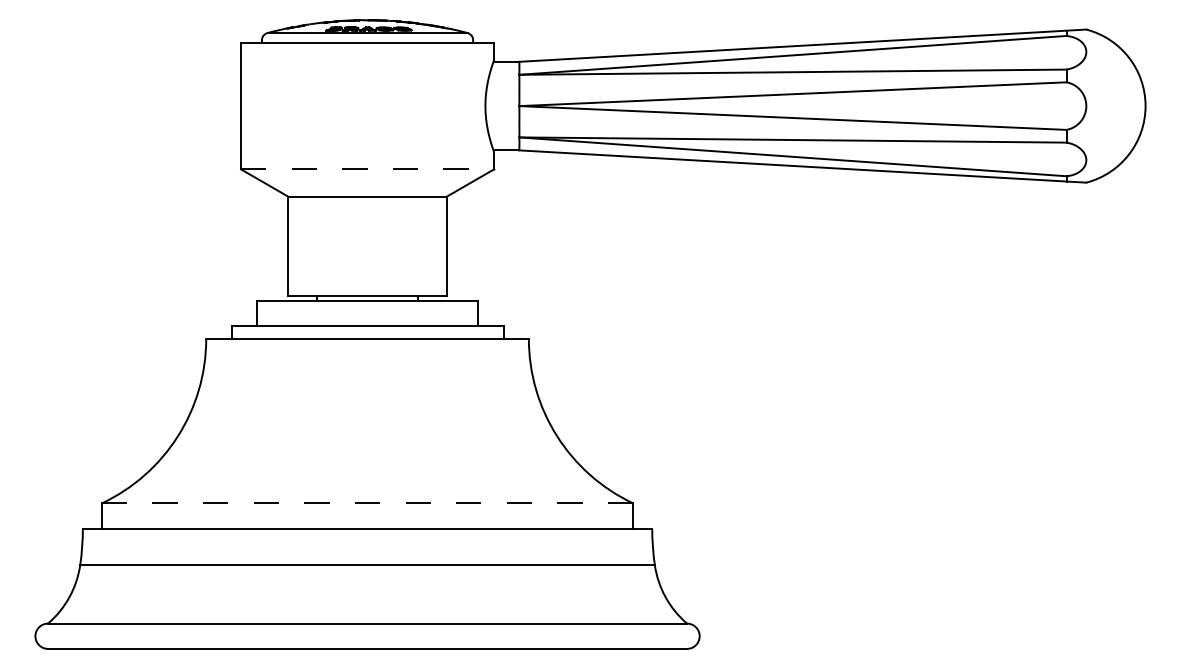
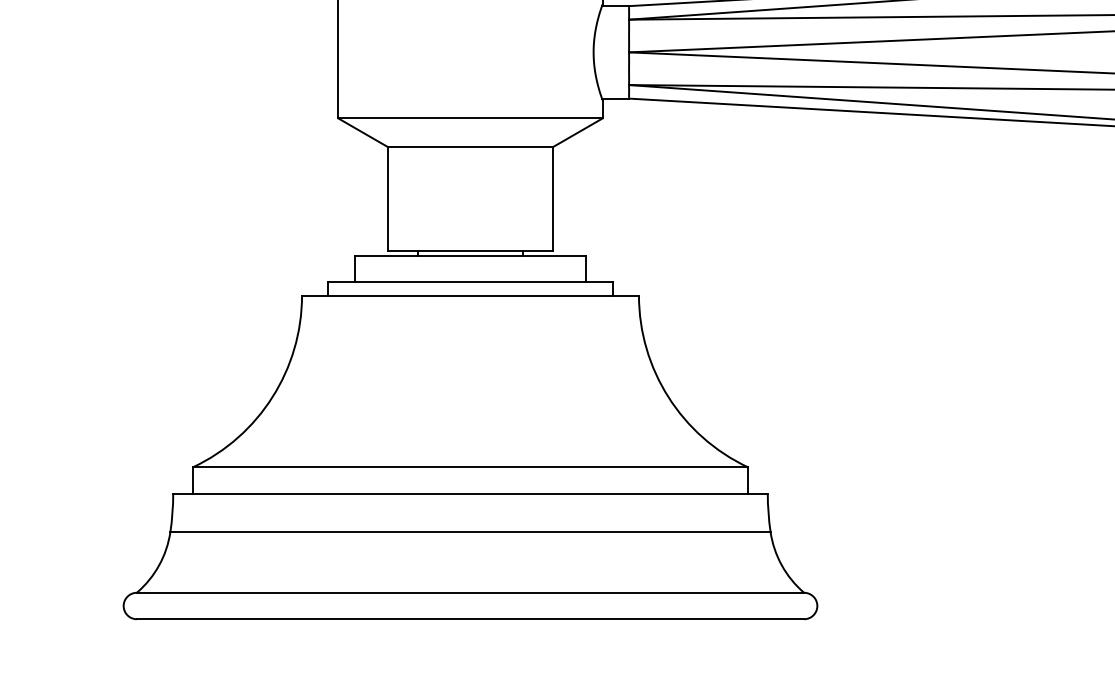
line: (367, 169) -> (470, 118), dashed -> solid
line: (367, 503) -> (470, 467), dashed -> solid

